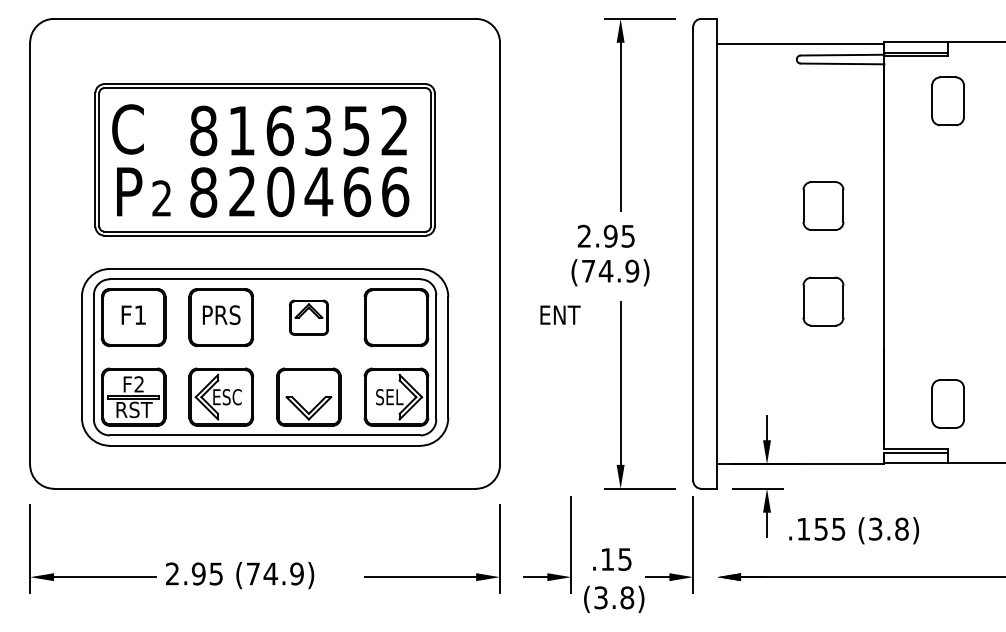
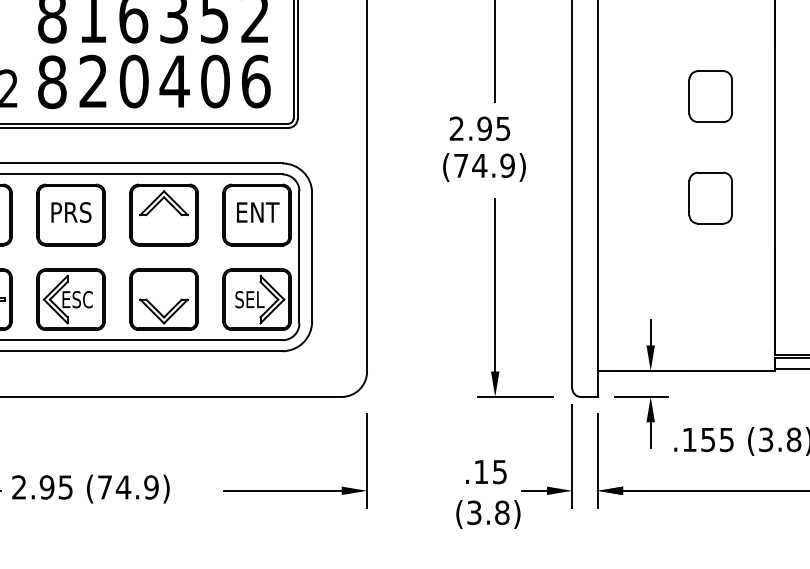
text: (357, 191) -> (215, 81), 6 -> 0
text: (560, 314) -> (258, 211), moved
part: (308, 317) -> (163, 215), size x1.67
part: (570, 544) -> (441, 456), removed
line: (717, 548) -> (598, 460), added

